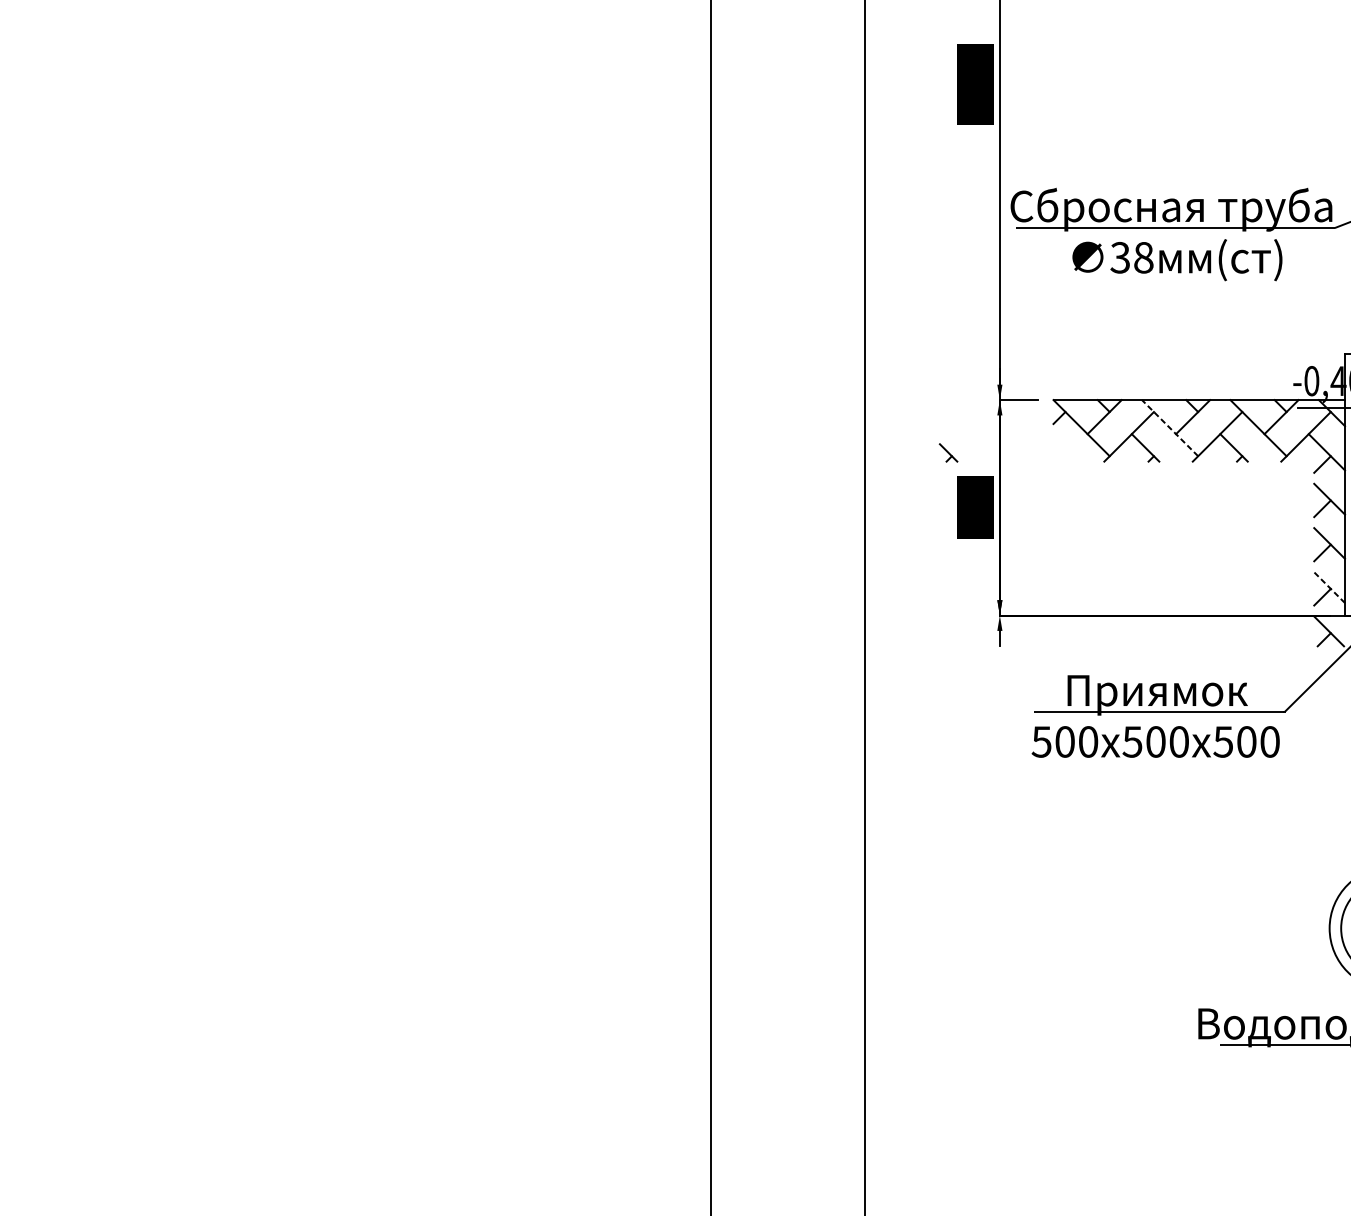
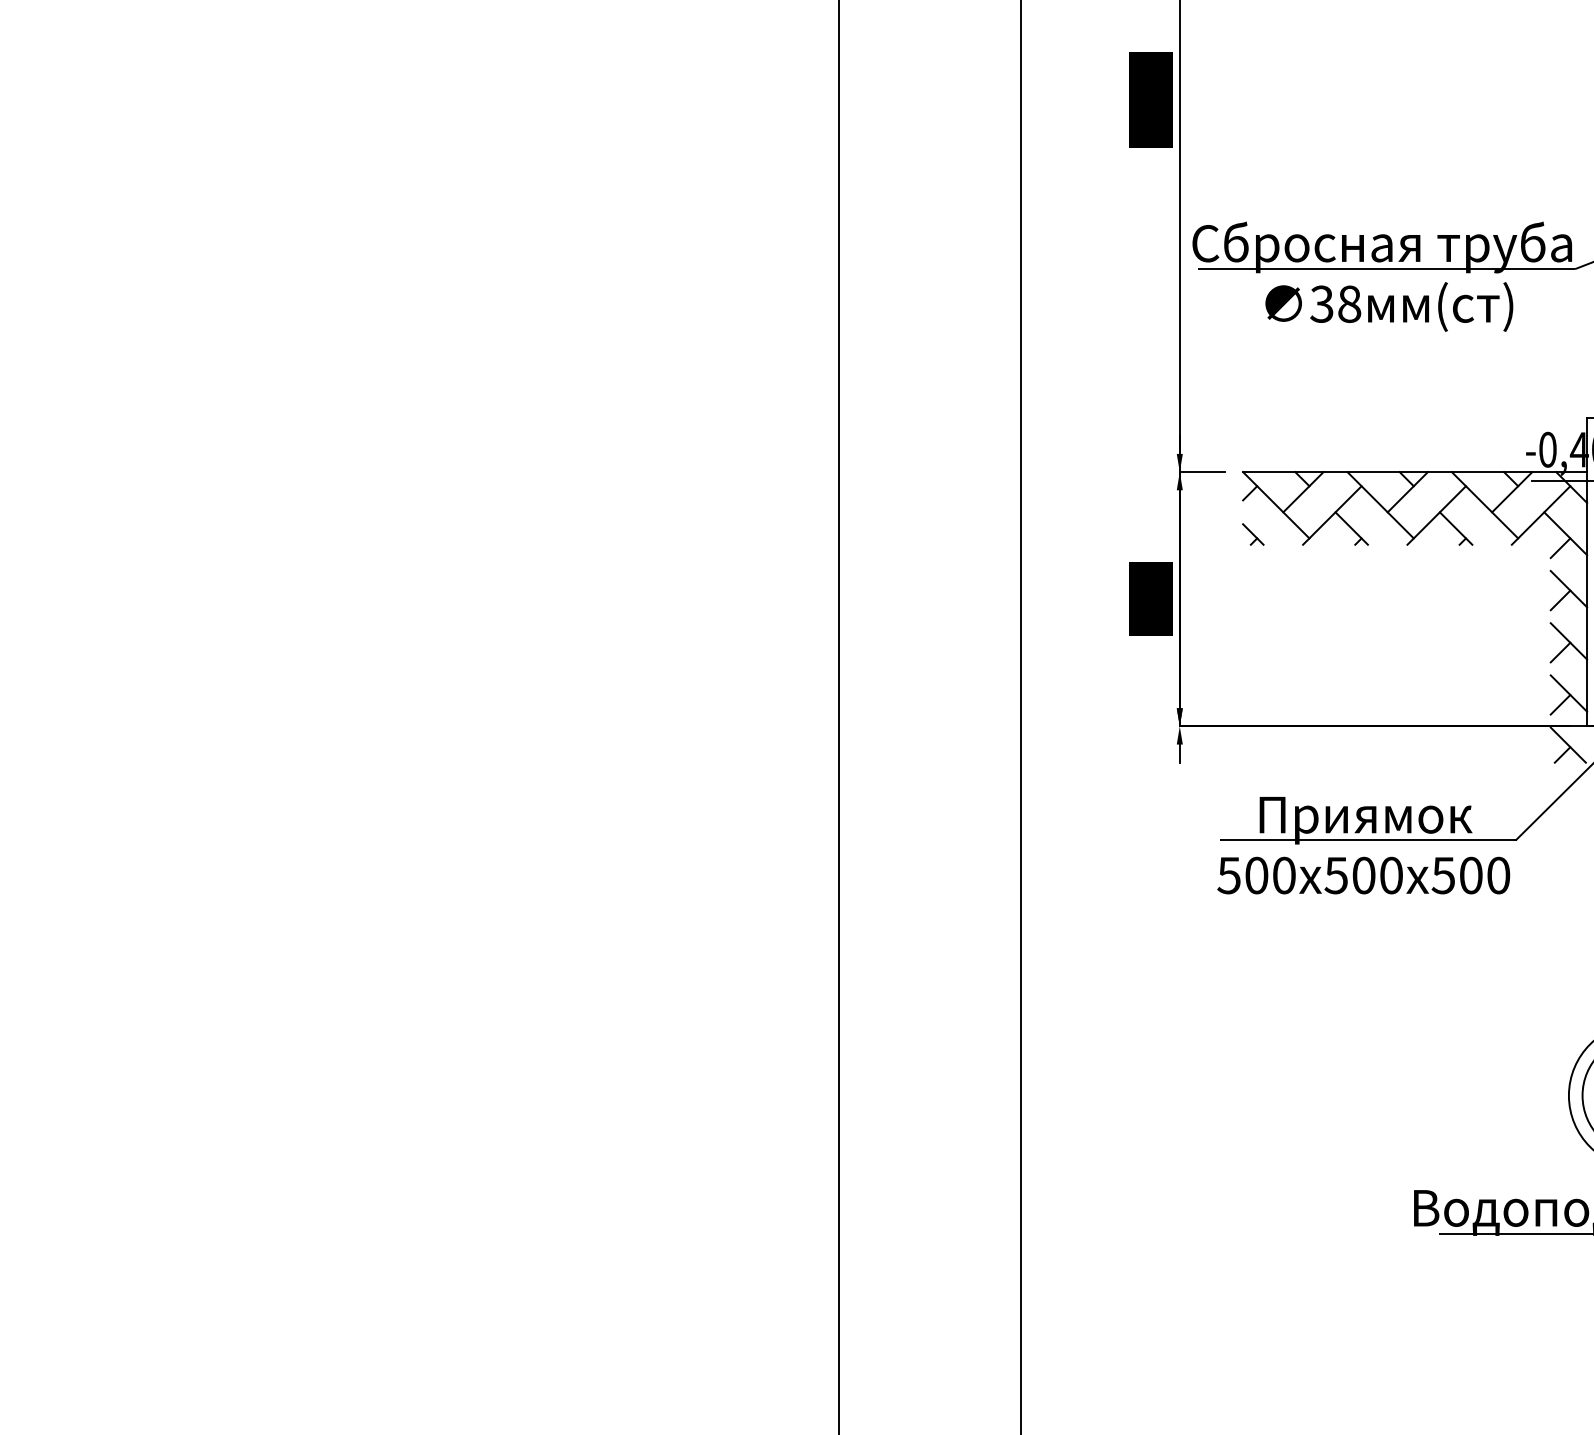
line: (1169, 428) -> (1380, 505), dashed -> solid
part: (948, 452) -> (1253, 534), moved
line: (1329, 587) -> (1568, 693), dashed -> solid

